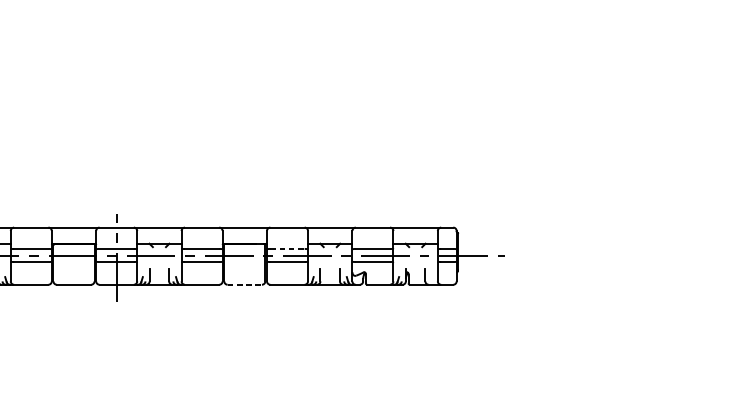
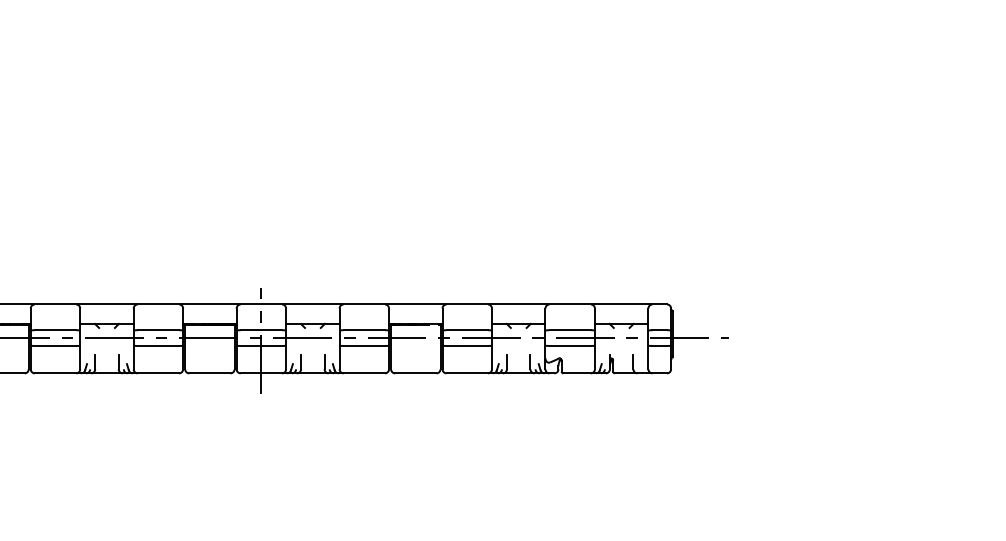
line: (287, 249) -> (467, 330), dashed -> solid
line: (244, 284) -> (415, 373), dashed -> solid

